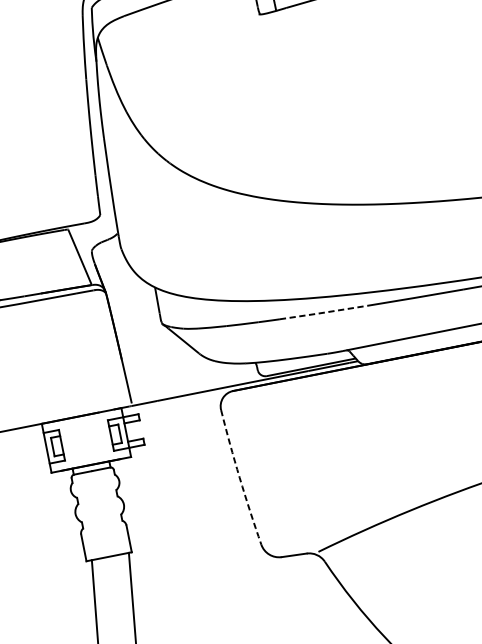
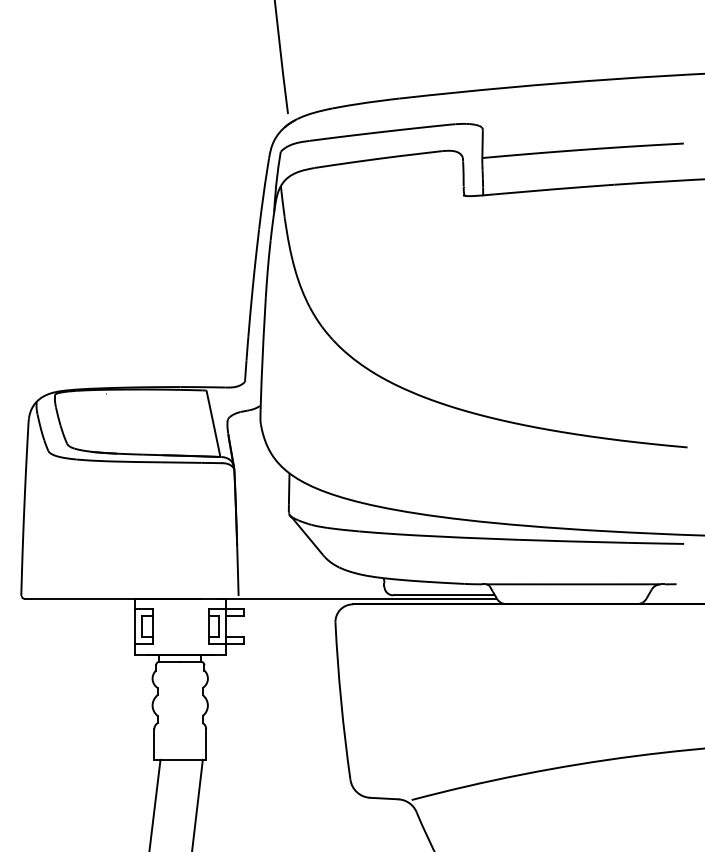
line: (323, 312) -> (469, 537), dashed -> solid
arc: (240, 477) -> (341, 701), dashed -> solid

